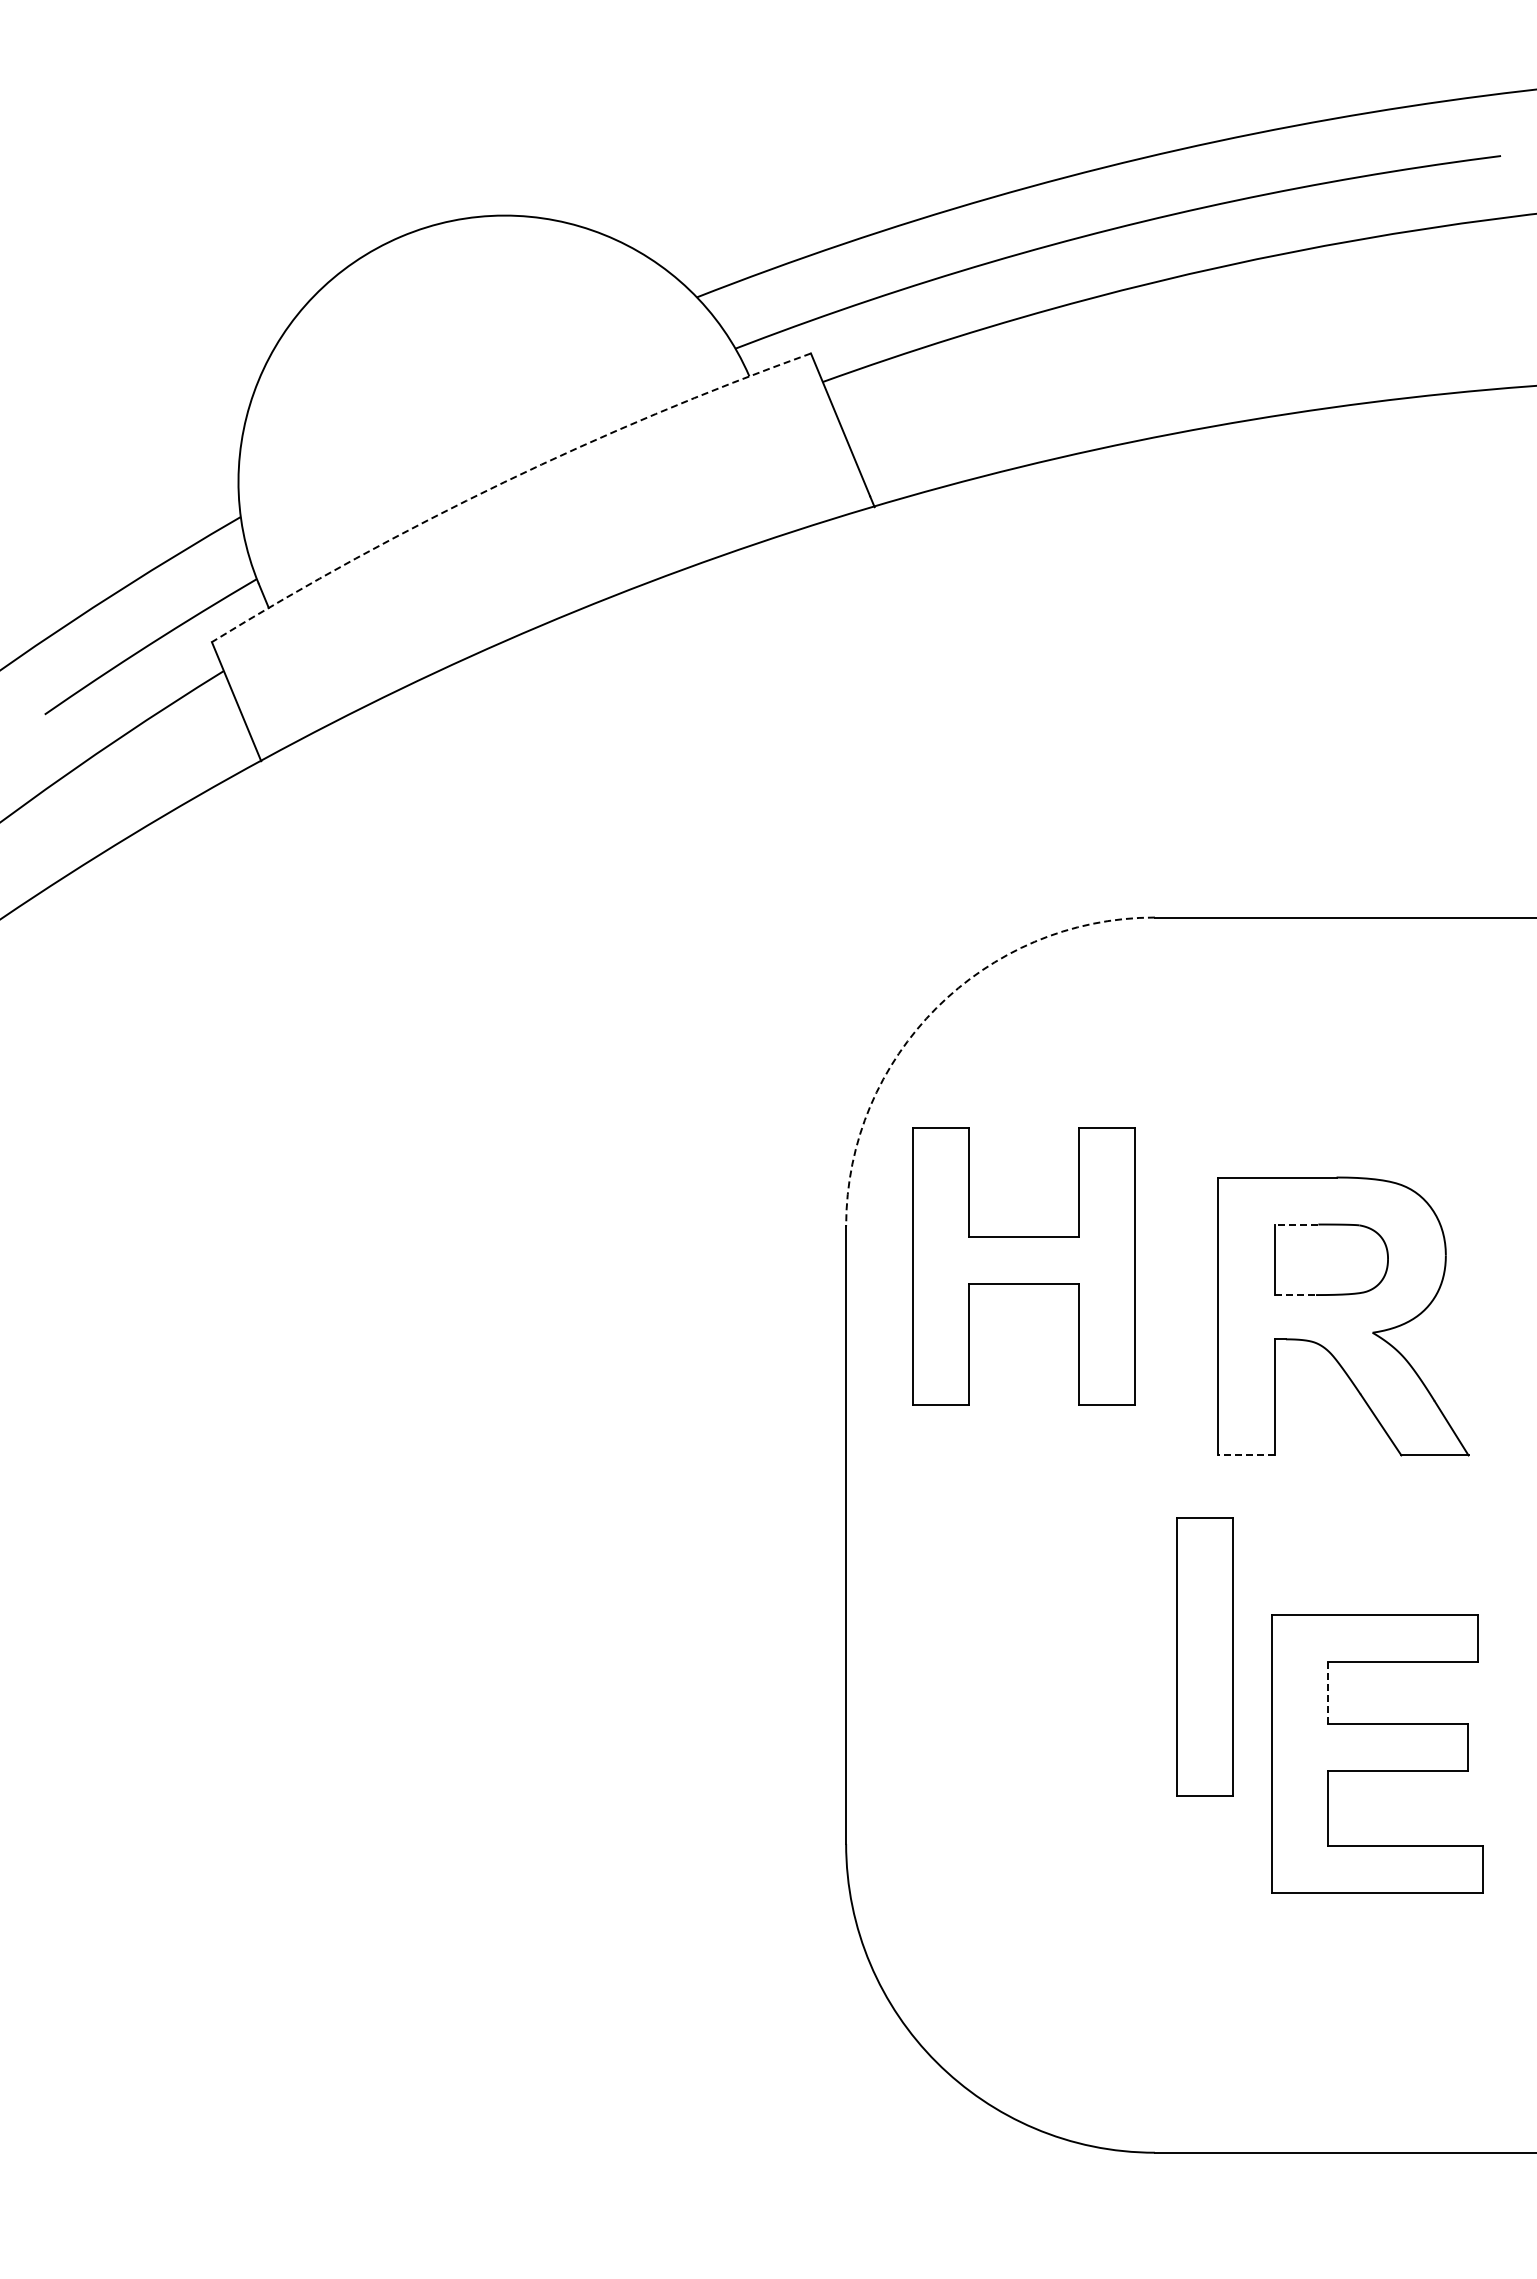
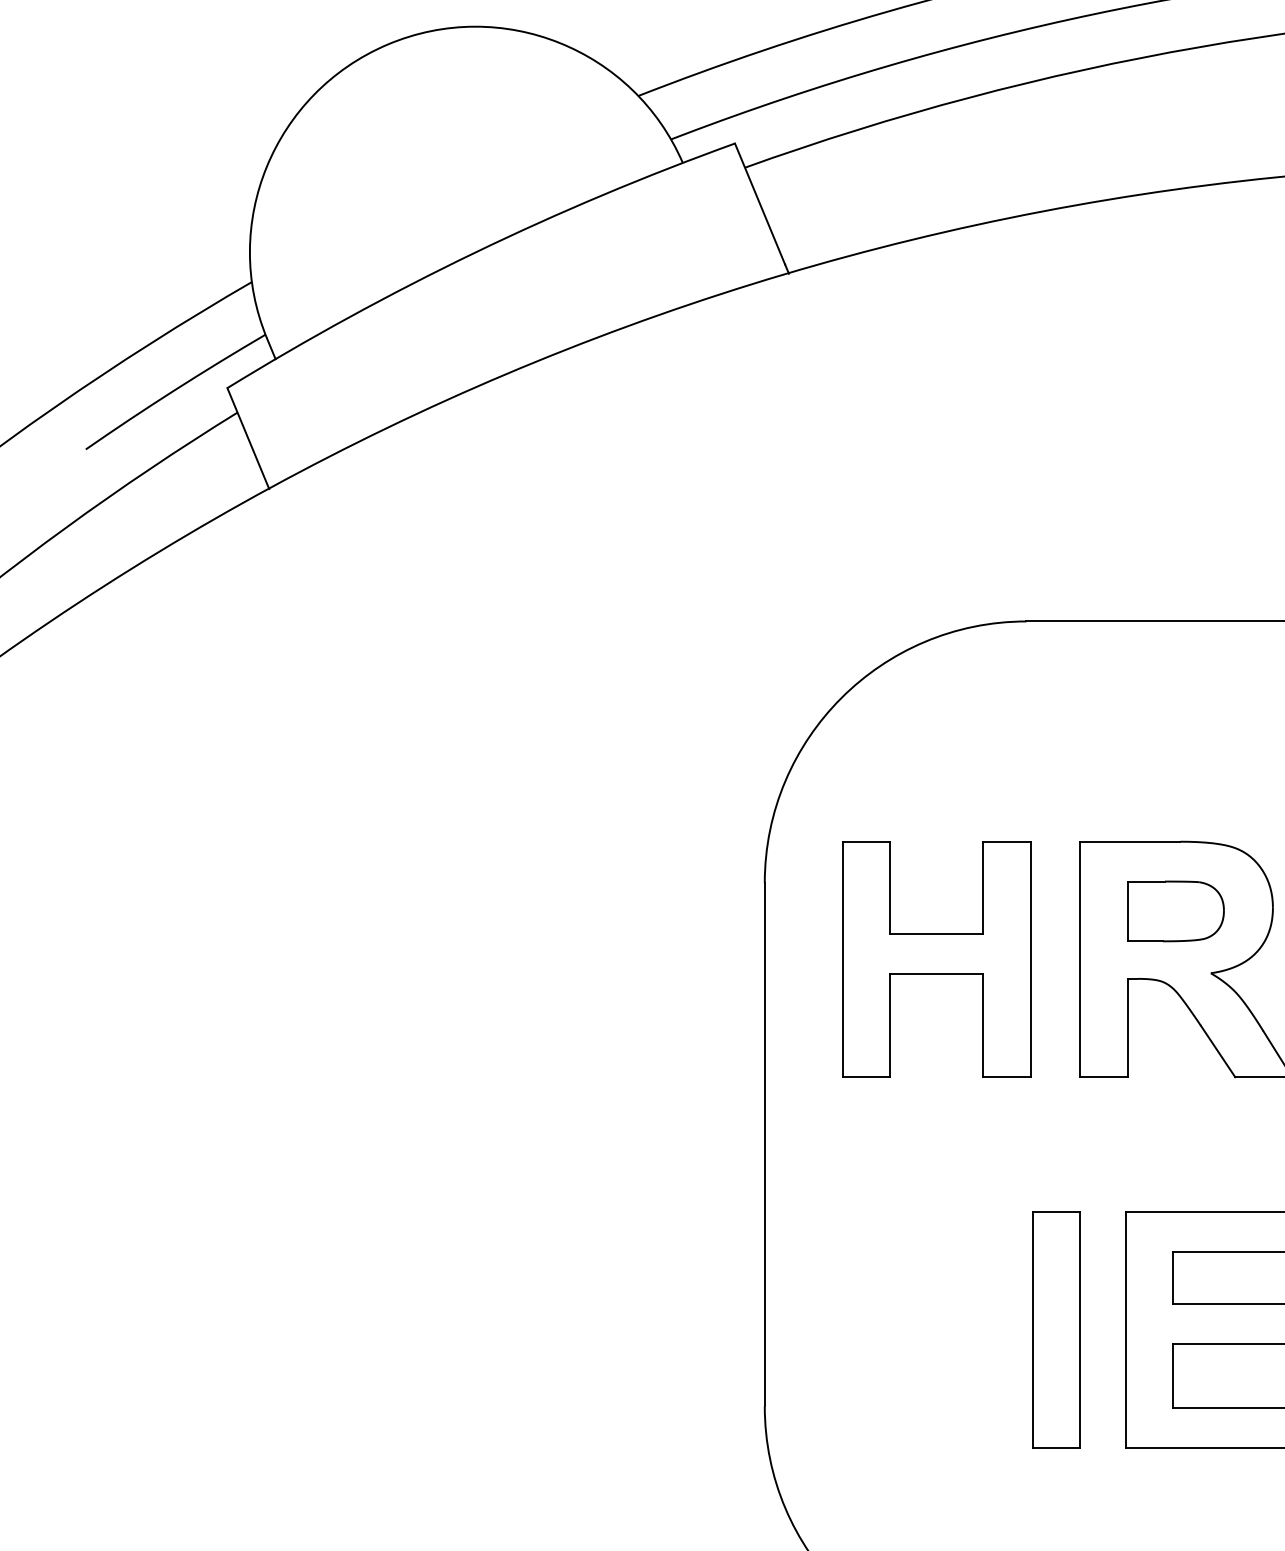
arc: (504, 482) -> (475, 252), dashed -> solid
arc: (936, 1007) -> (841, 697), dashed -> solid
line: (1296, 1224) -> (1146, 881), dashed -> solid
part: (1023, 1266) -> (936, 959), moved
line: (1295, 1295) -> (1145, 941), dashed -> solid
line: (1245, 1455) -> (1103, 1077), dashed -> solid
part: (1204, 1656) -> (1055, 1329), moved
line: (1328, 1692) -> (1173, 1278), dashed -> solid

